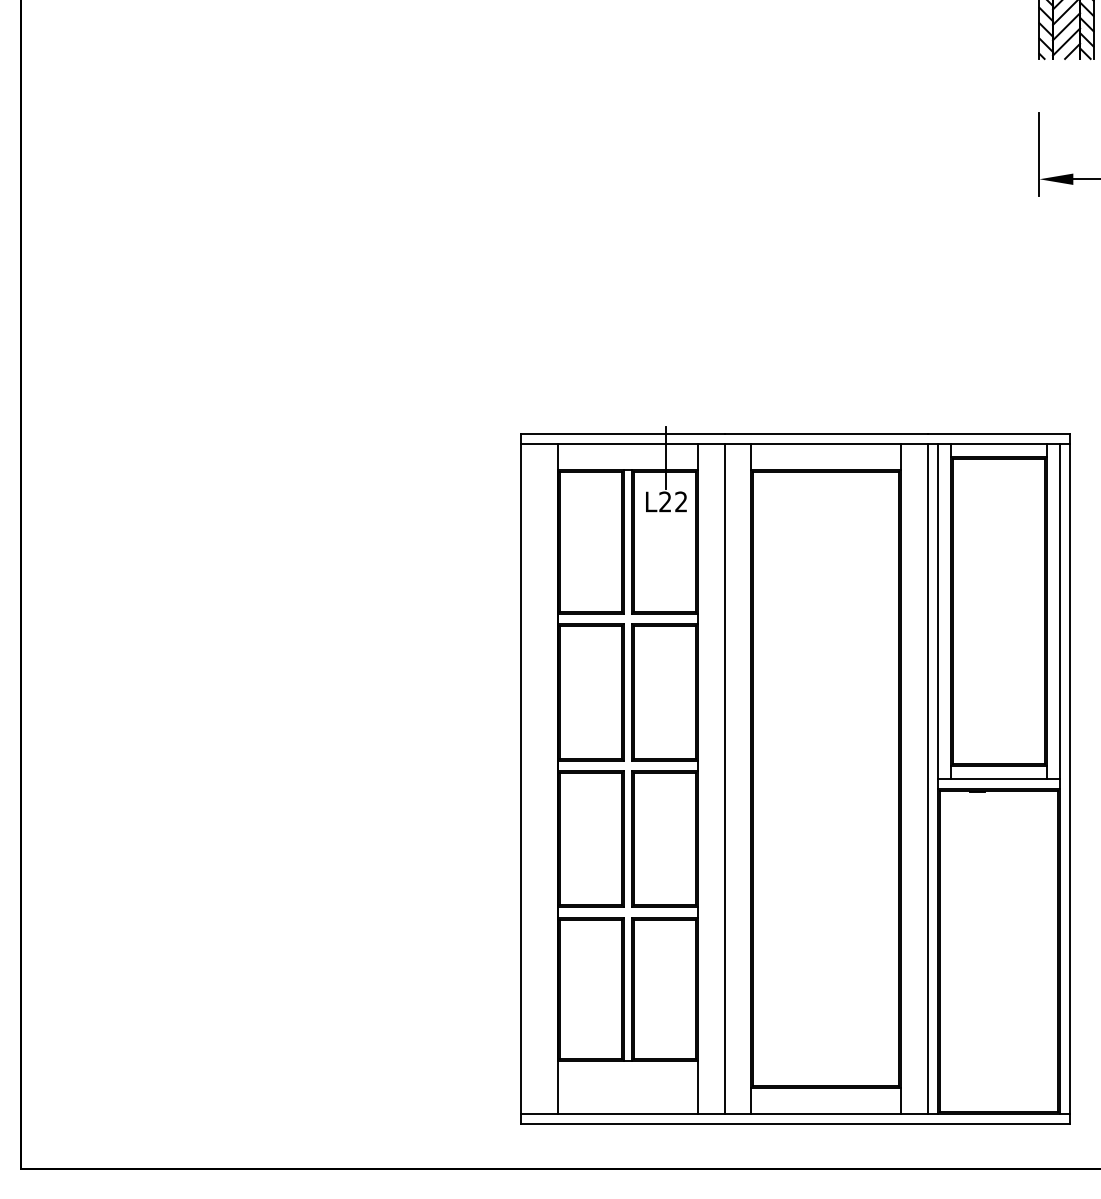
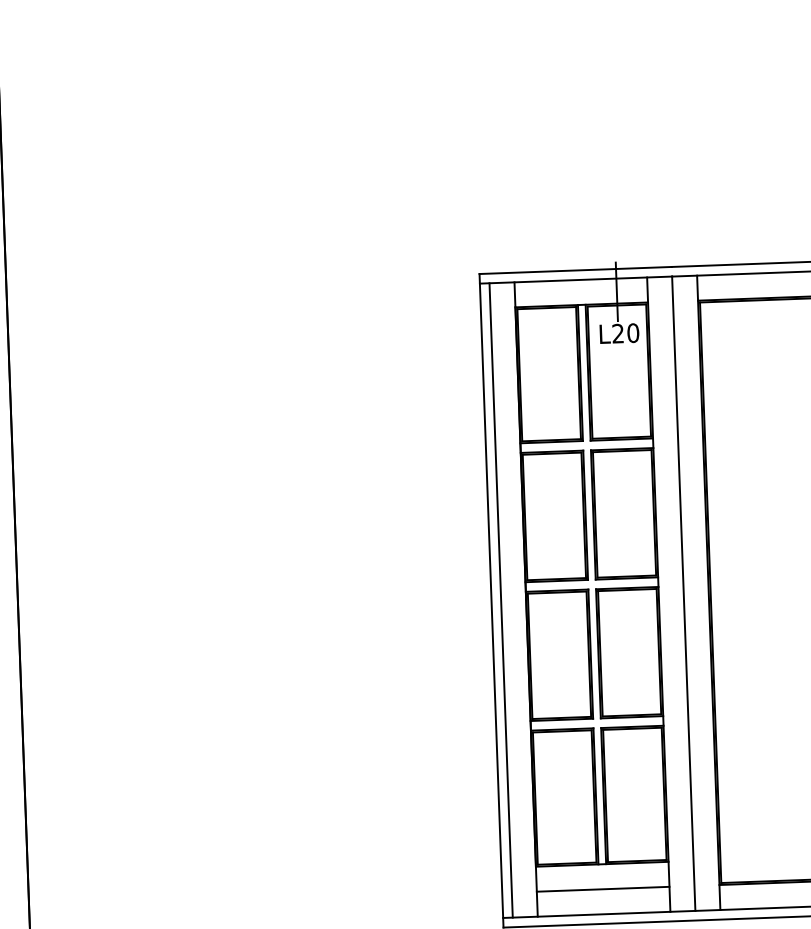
text: (681, 501) -> (633, 332), L22 -> L20
line: (531, 778) -> (501, 599), added
line: (627, 1087) -> (602, 888), added

